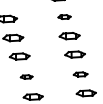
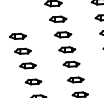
part: (64, 16) -> (63, 34), size x1.67
part: (80, 73) -> (75, 79), size x1.43
part: (26, 76) -> (33, 81), size x1.67

